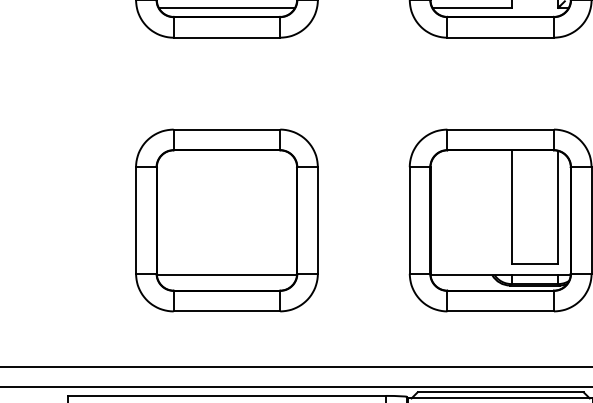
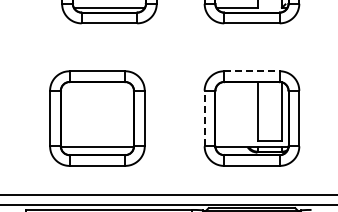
line: (499, 130) -> (251, 71), solid -> dashed
part: (227, 220) -> (97, 118), moved
line: (409, 220) -> (204, 118), solid -> dashed

